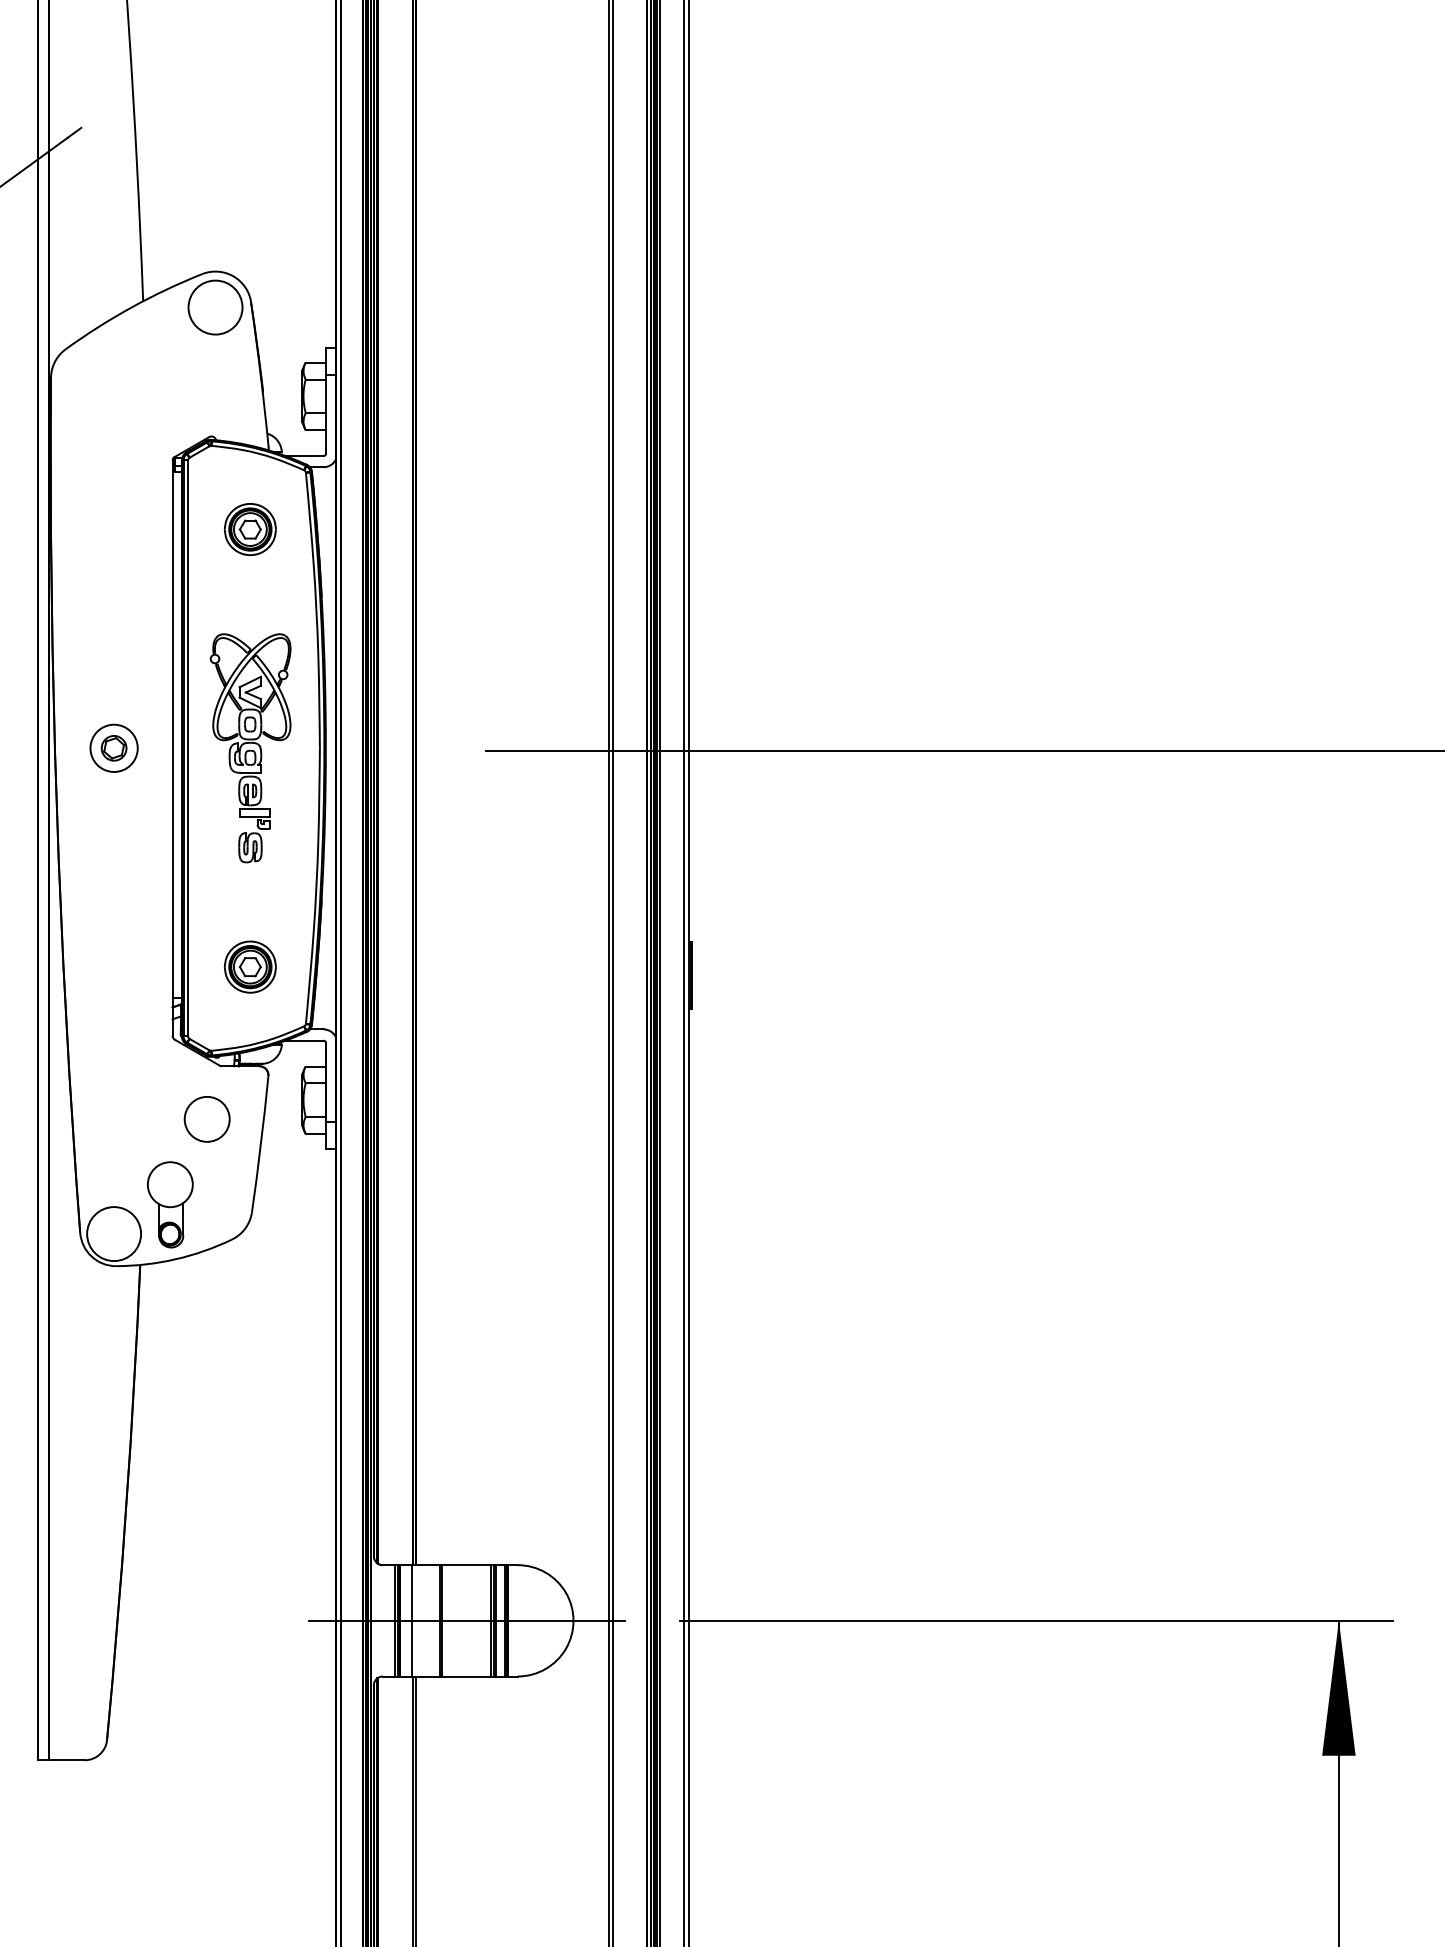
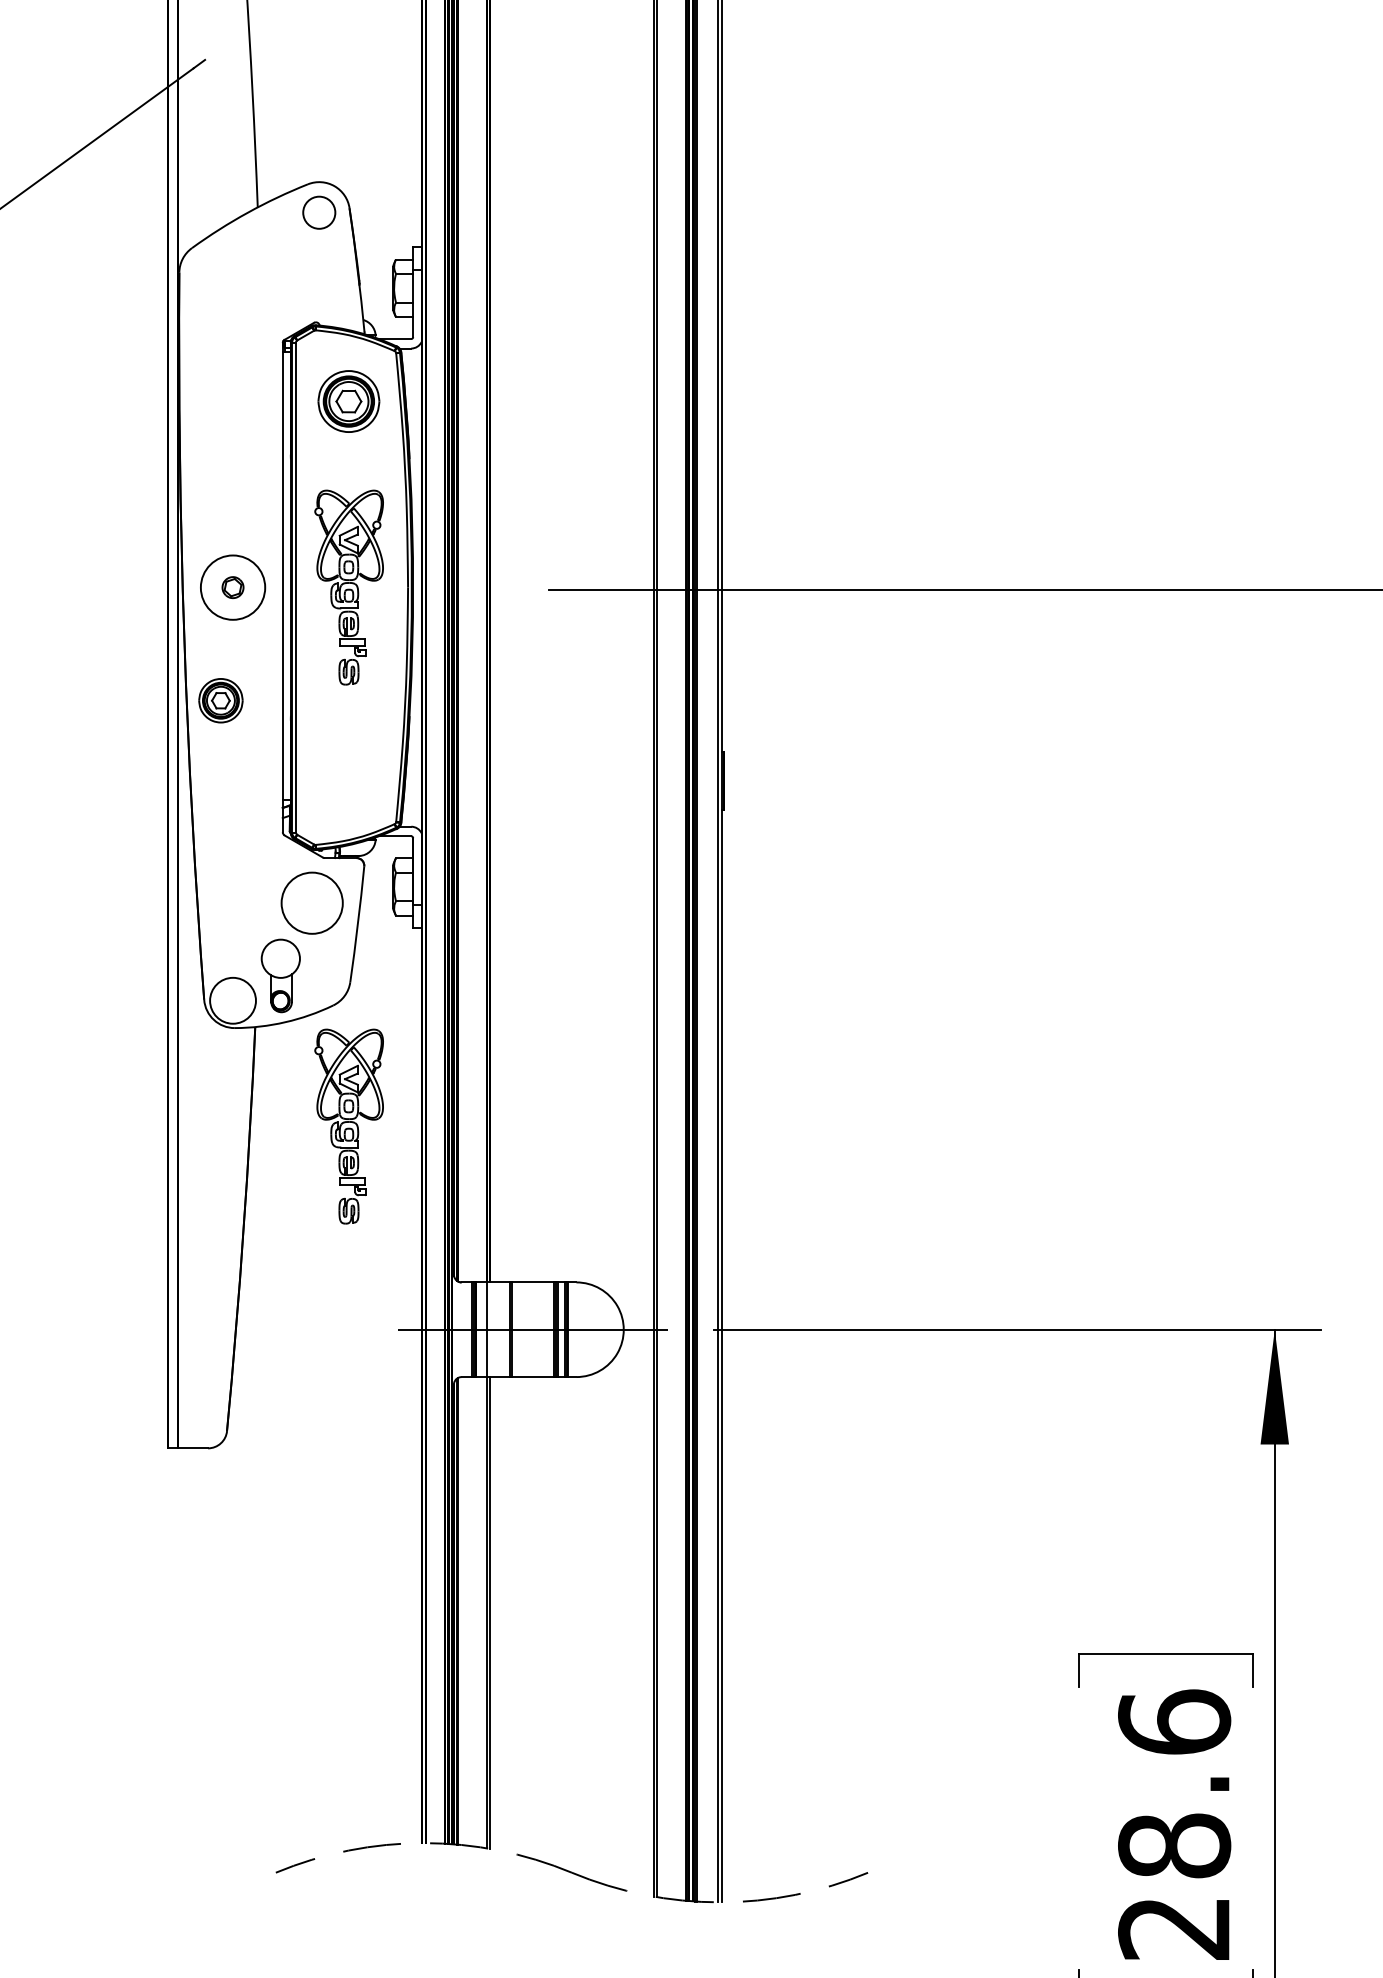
circle: (215, 307) -> (319, 212), size x0.7
part: (249, 529) -> (348, 401), size x1.4
circle: (113, 748) -> (232, 587), size x1.6
part: (249, 966) -> (220, 700), moved
circle: (207, 1119) -> (312, 903), size x1.6
part: (249, 1381) -> (348, 1126), added

